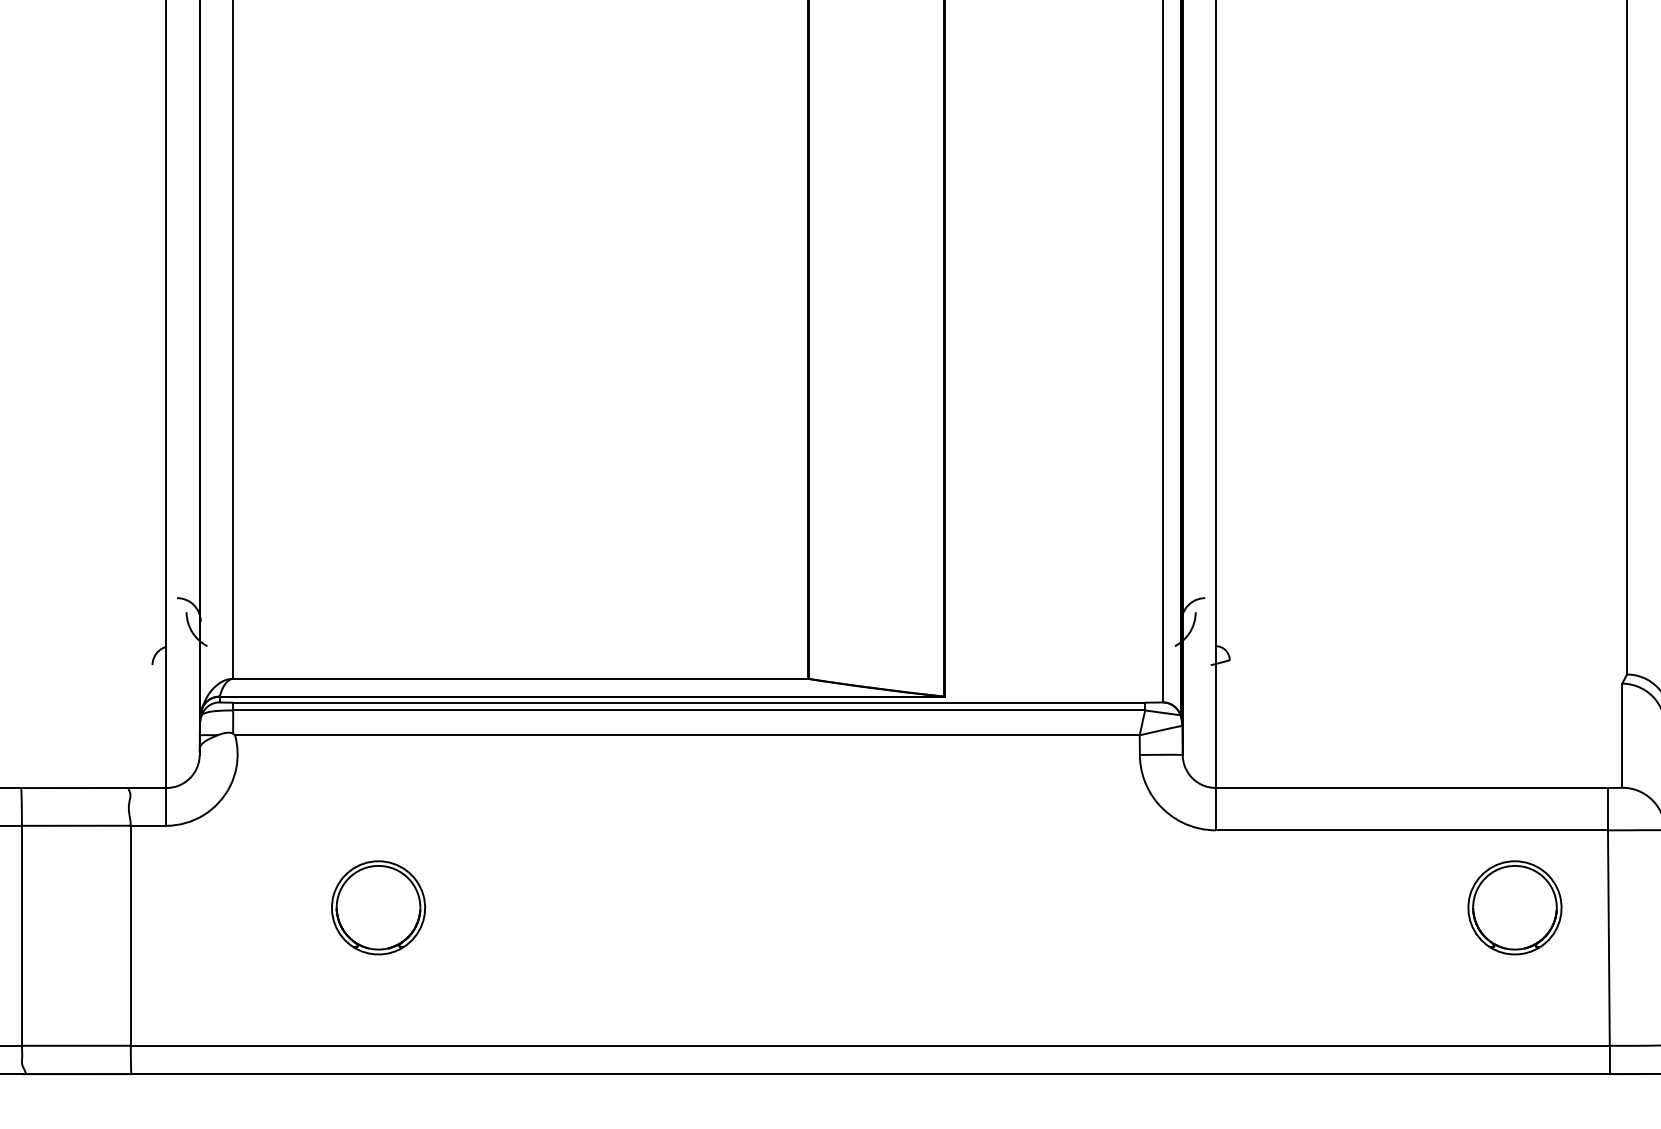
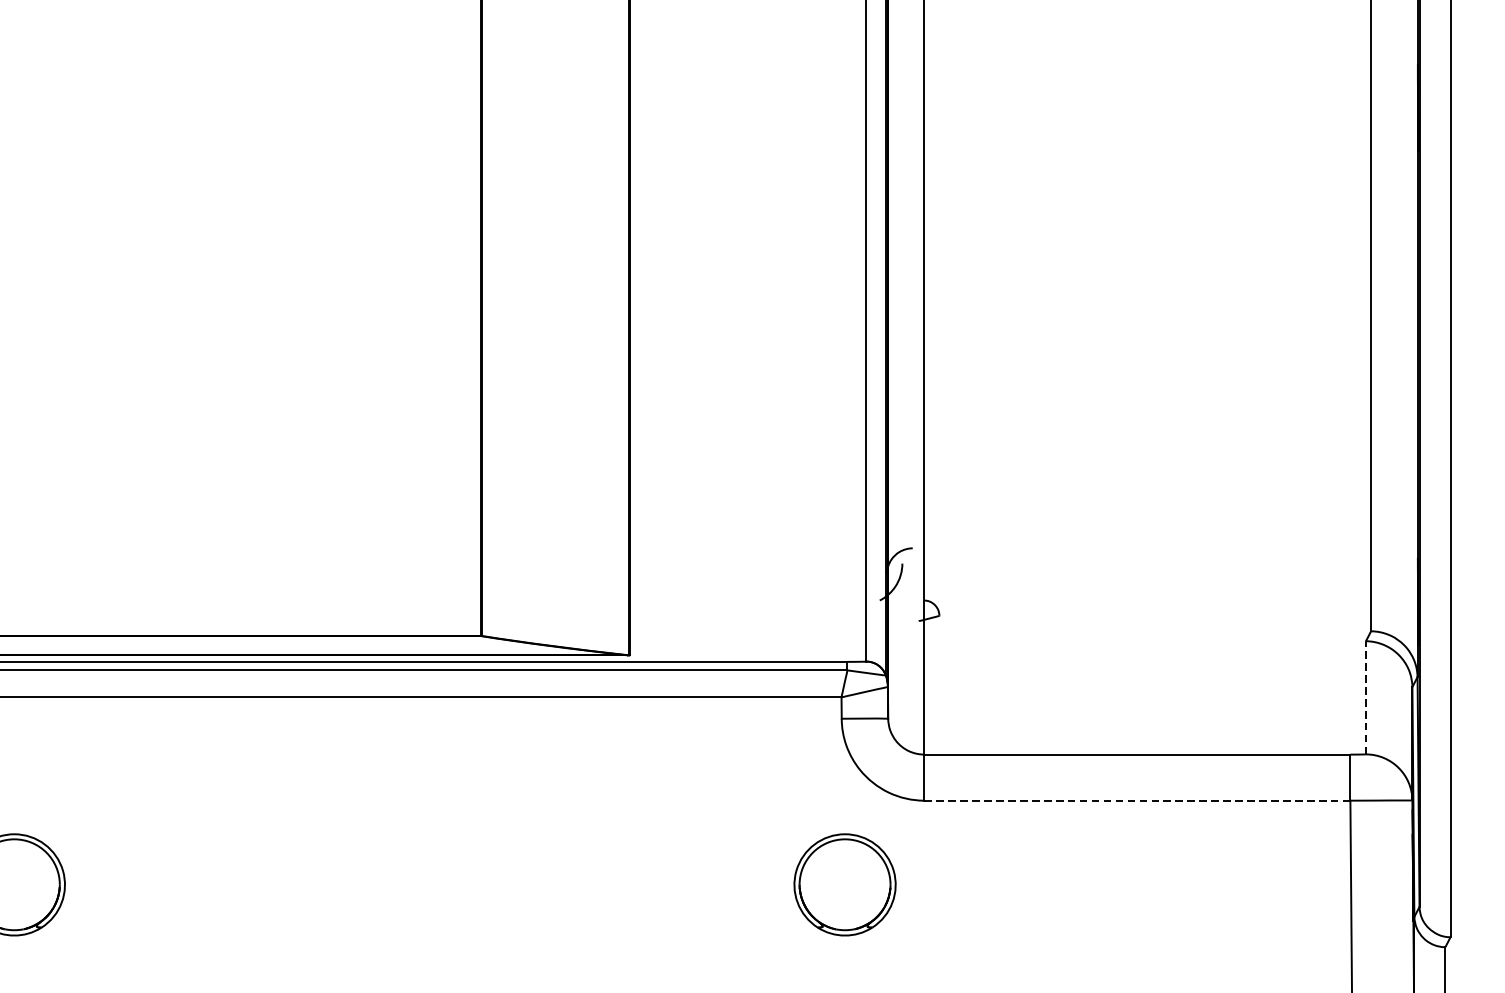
line: (1622, 735) -> (1366, 697), solid -> dashed
line: (1411, 830) -> (1136, 800), solid -> dashed
part: (1514, 907) -> (844, 884), moved

